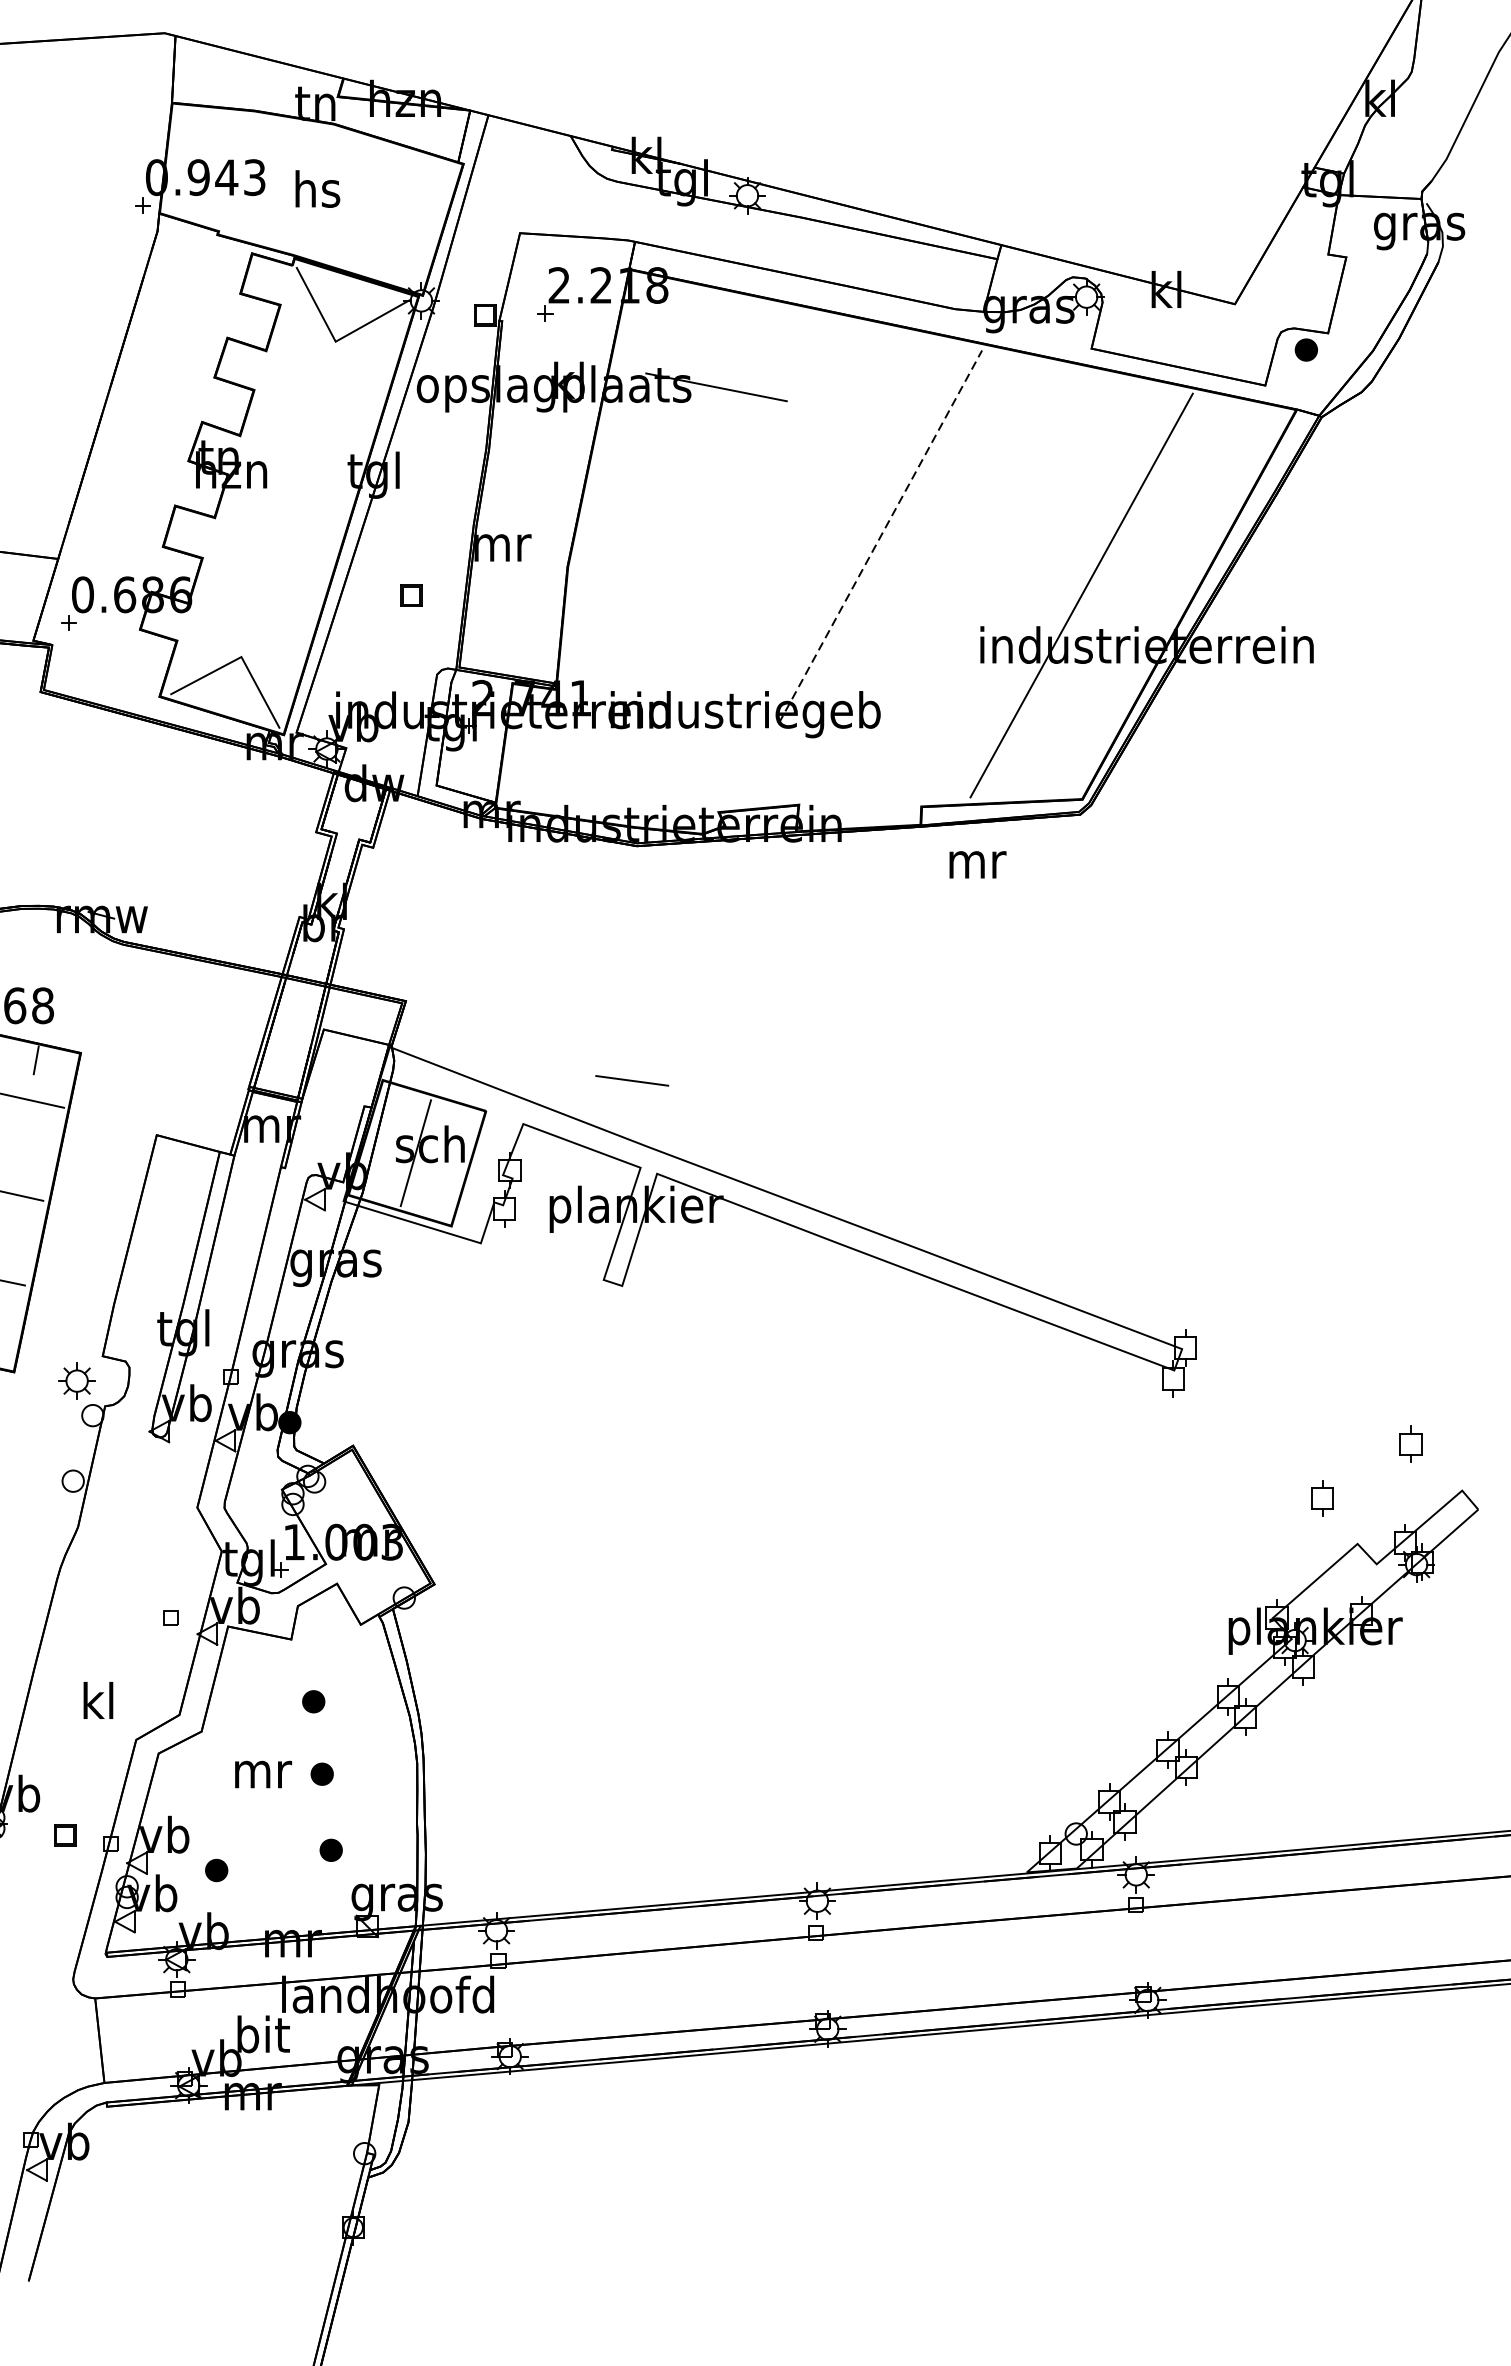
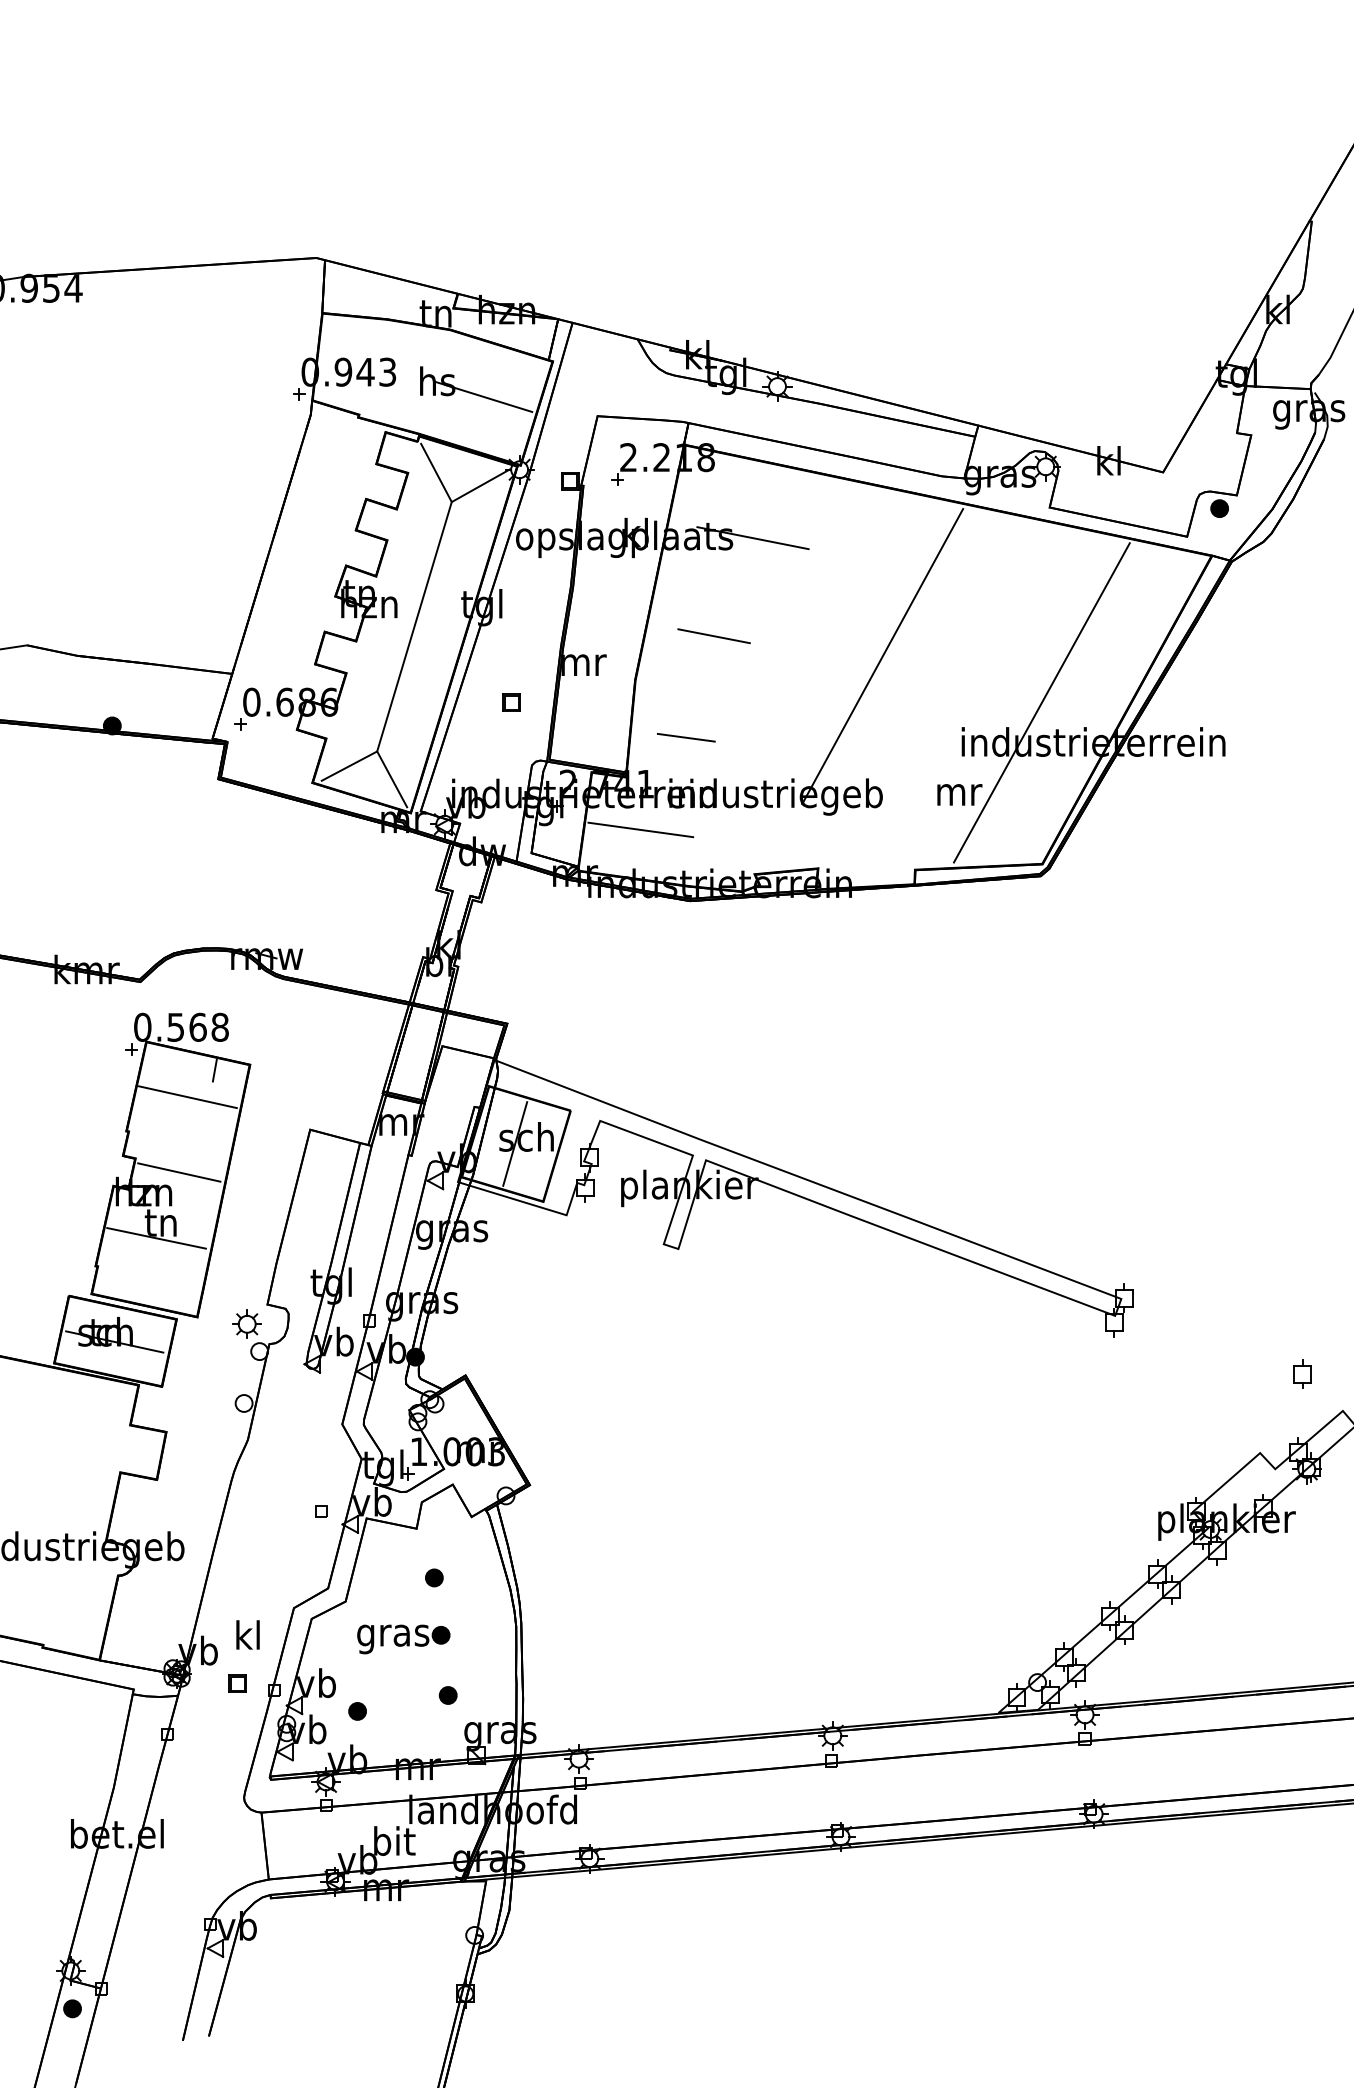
line: (375, 208) -> (483, 396), added
line: (288, 499) -> (414, 626), added
line: (666, 511) -> (713, 636), added
line: (880, 536) -> (882, 656), dashed -> solid
line: (574, 755) -> (640, 829), added
text: (977, 864) -> (959, 794), moved
line: (632, 1080) -> (686, 737), moved
part: (1322, 1497) -> (1232, 1416), removed
text: (97, 1699) -> (247, 1634), moved
text: (262, 1779) -> (393, 1639), mr -> gras

